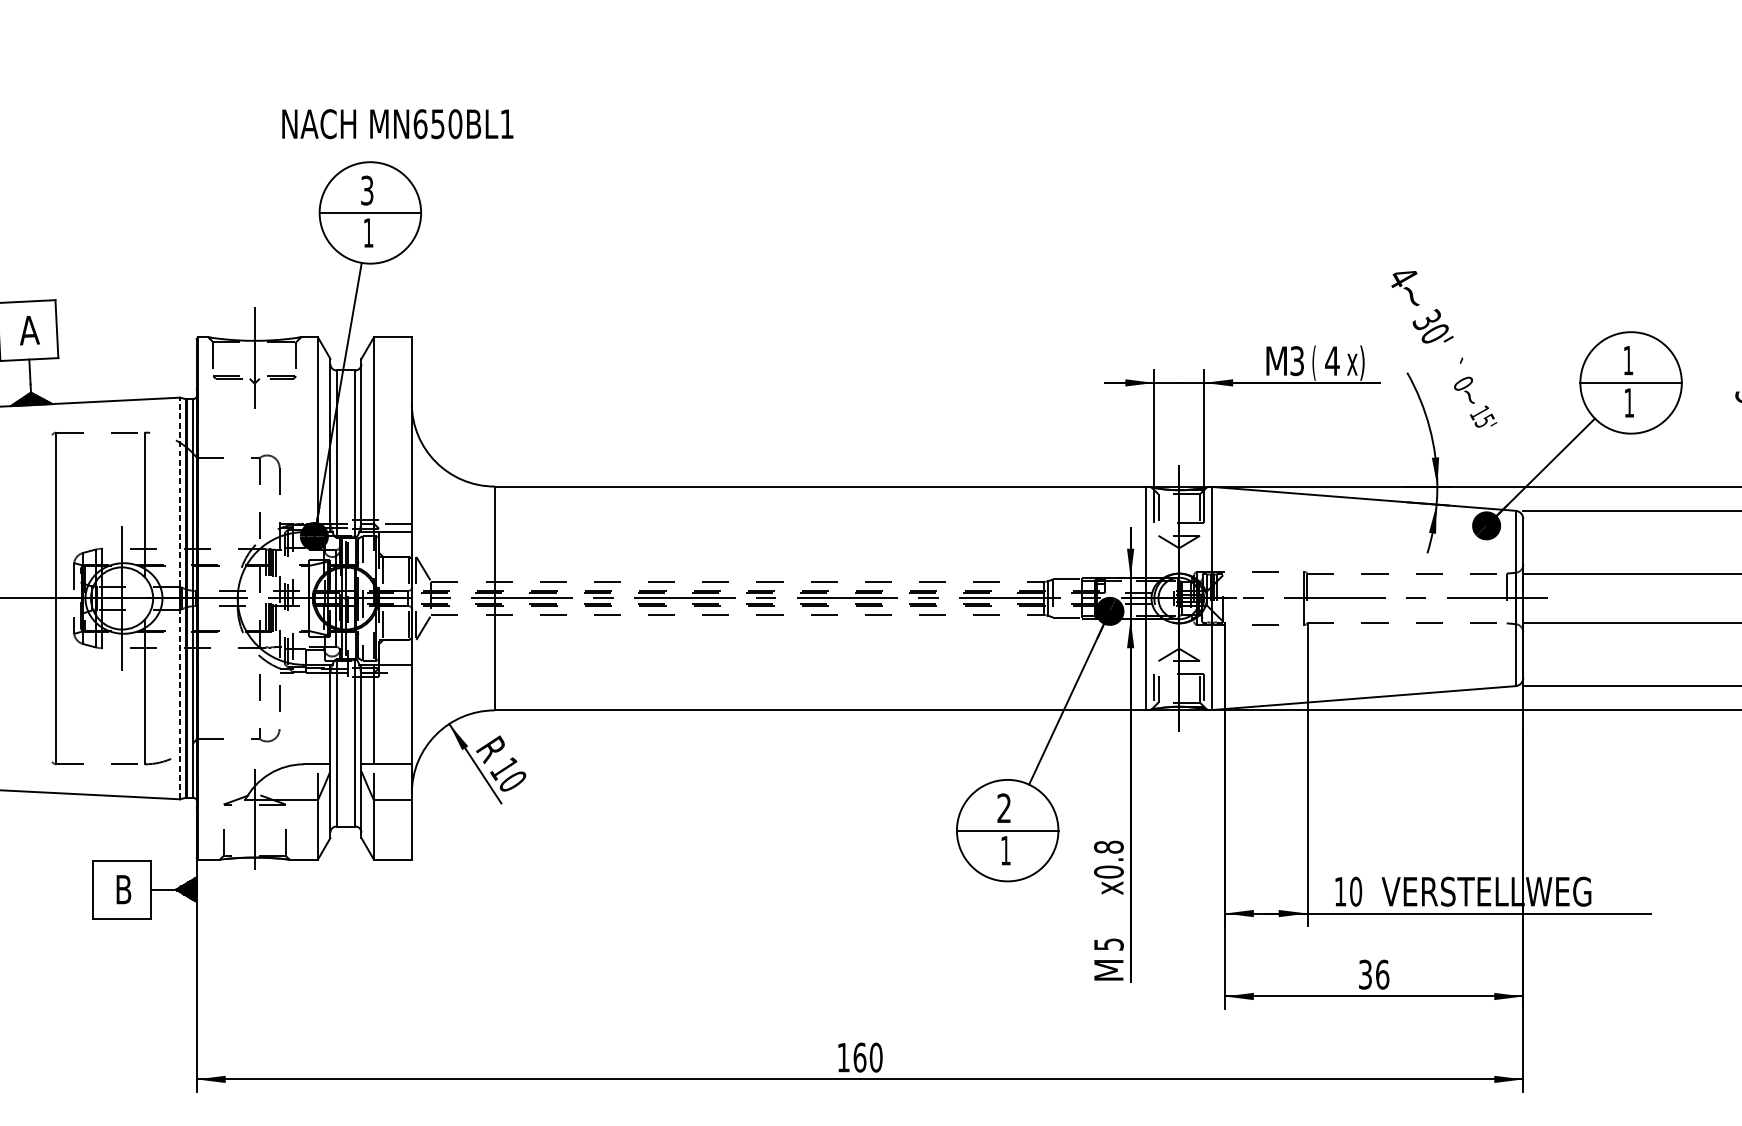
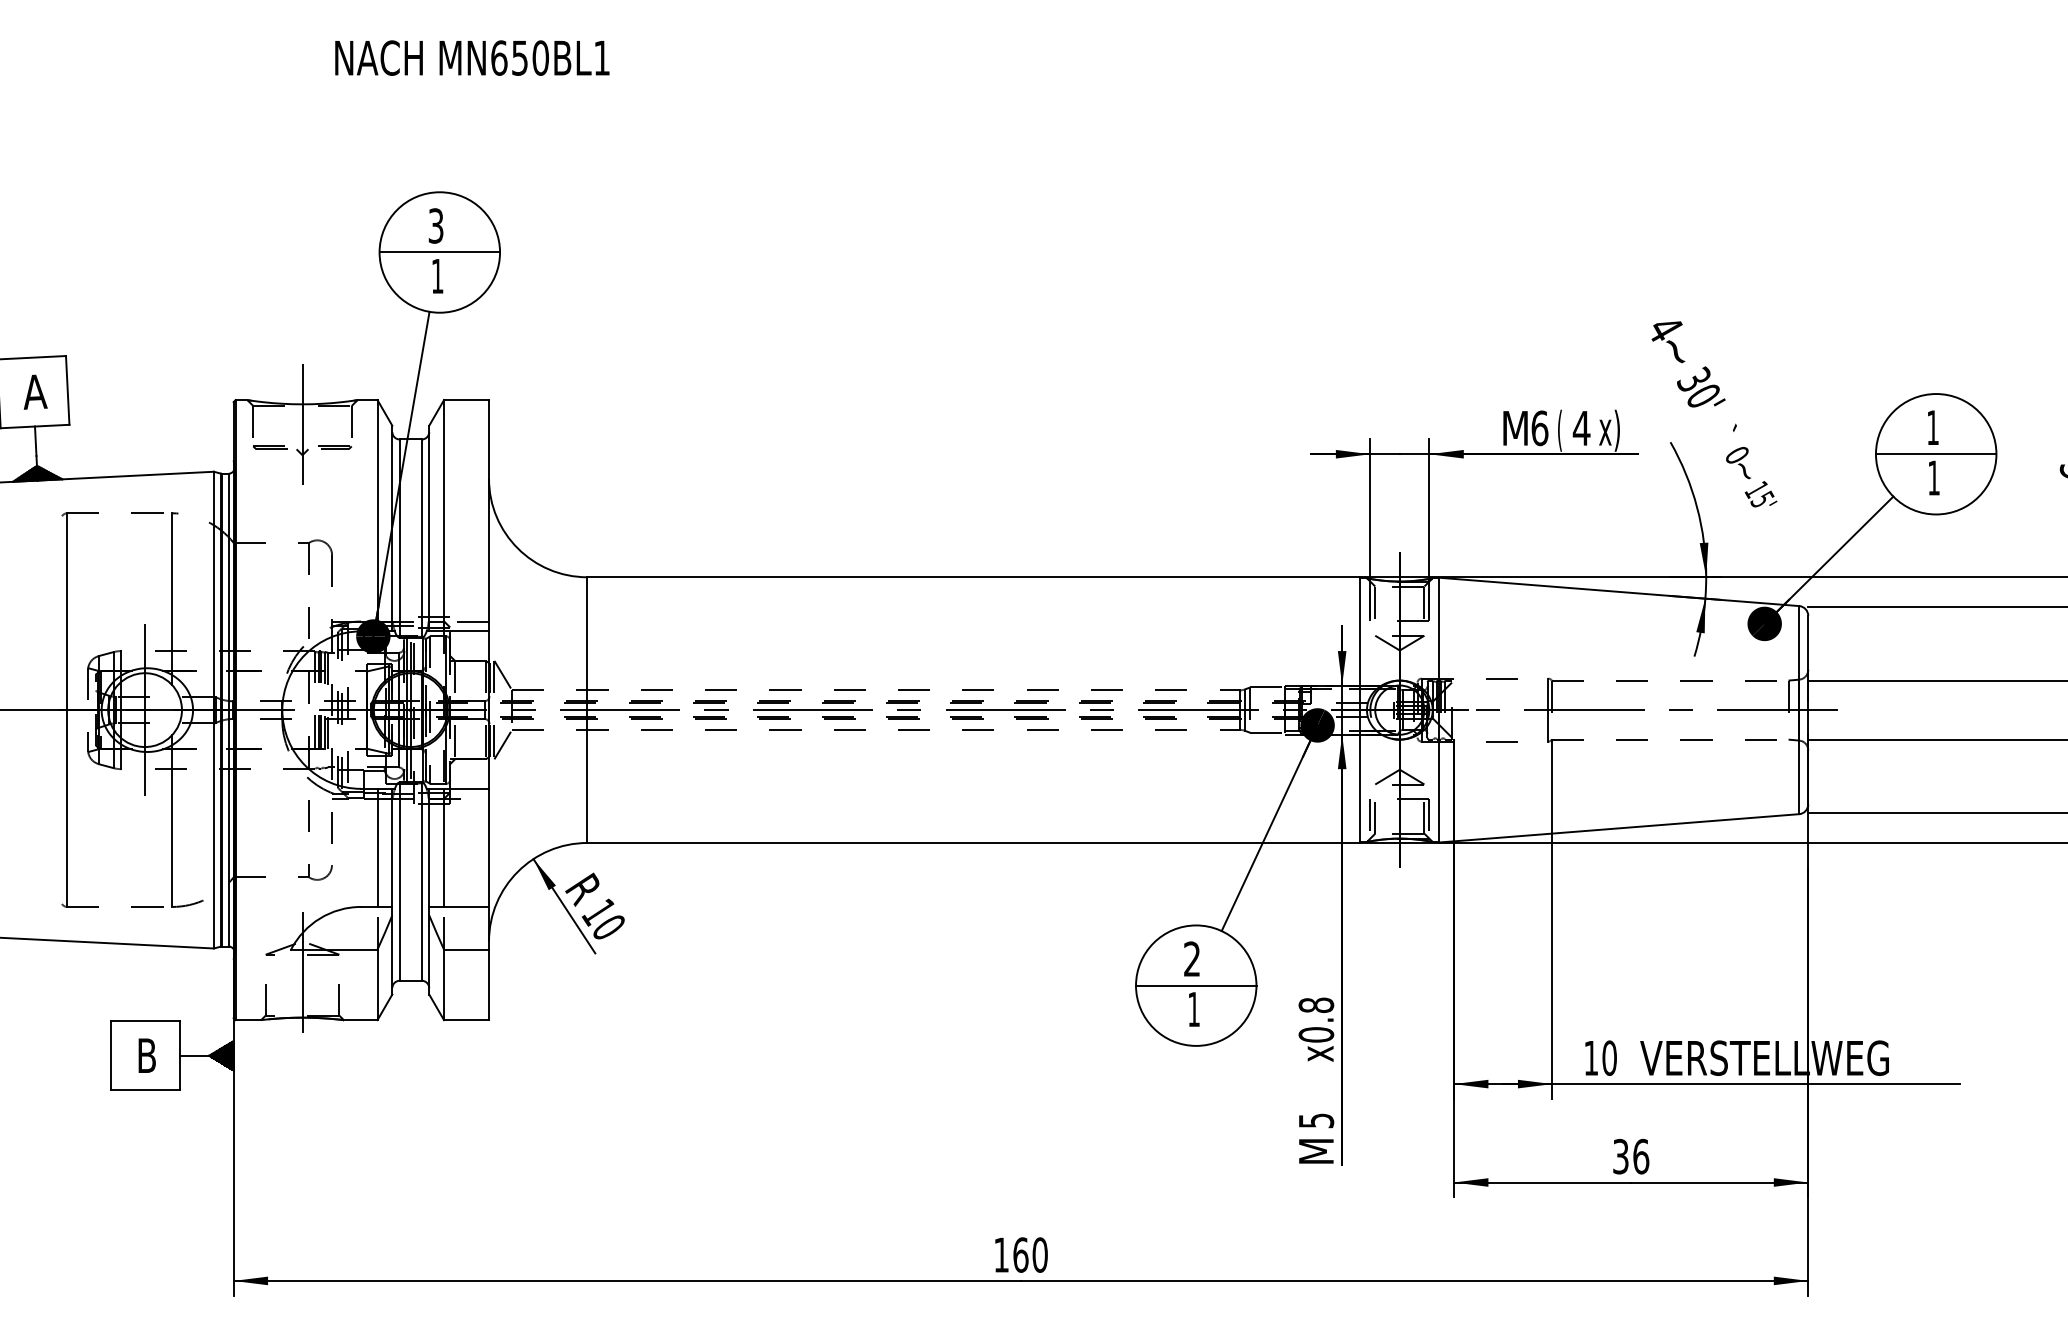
text: (397, 123) -> (472, 57), moved
text: (1296, 361) -> (1539, 428), 3 -> 6
line: (179, 597) -> (213, 709), dashed -> solid
line: (317, 714) -> (377, 847), added

